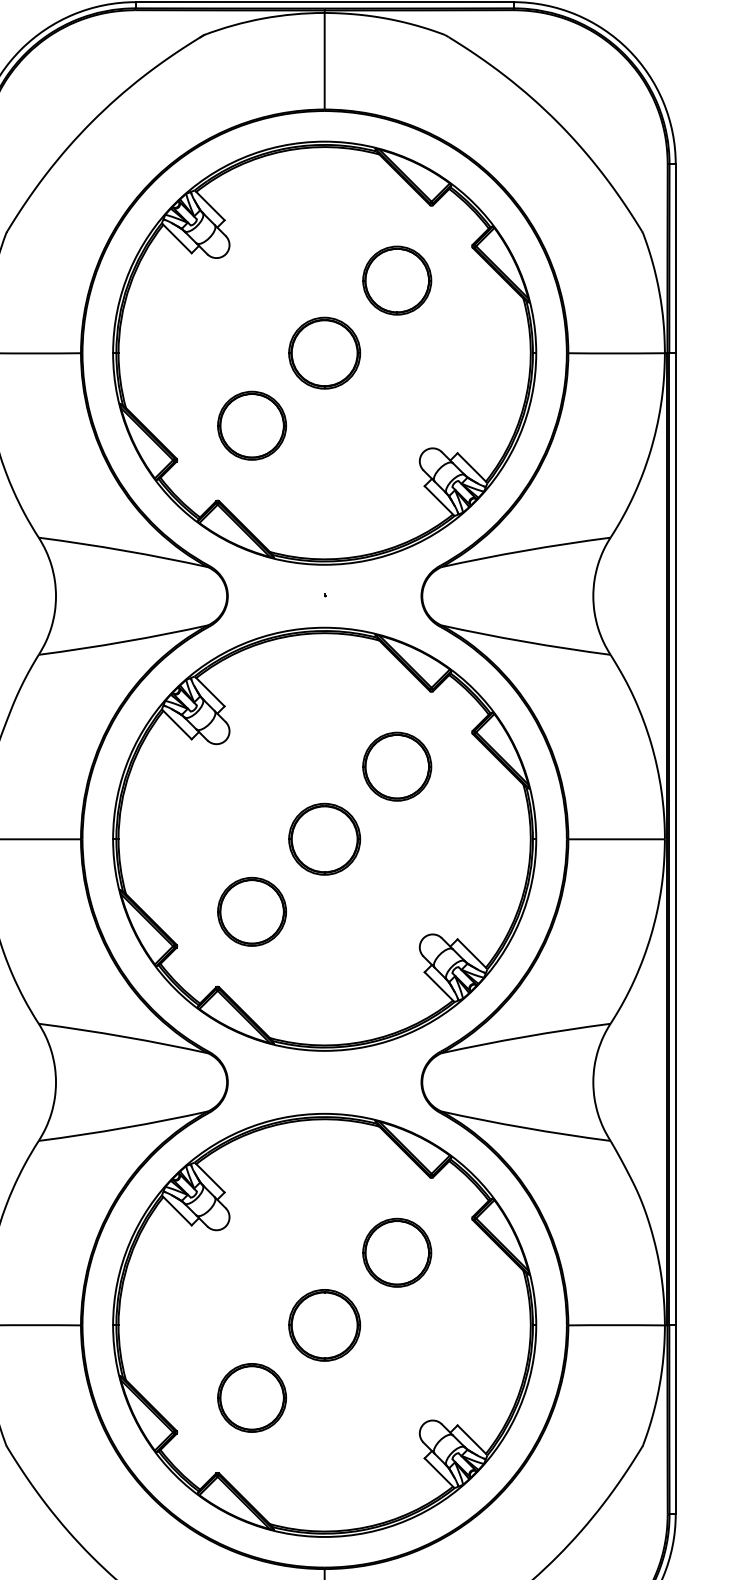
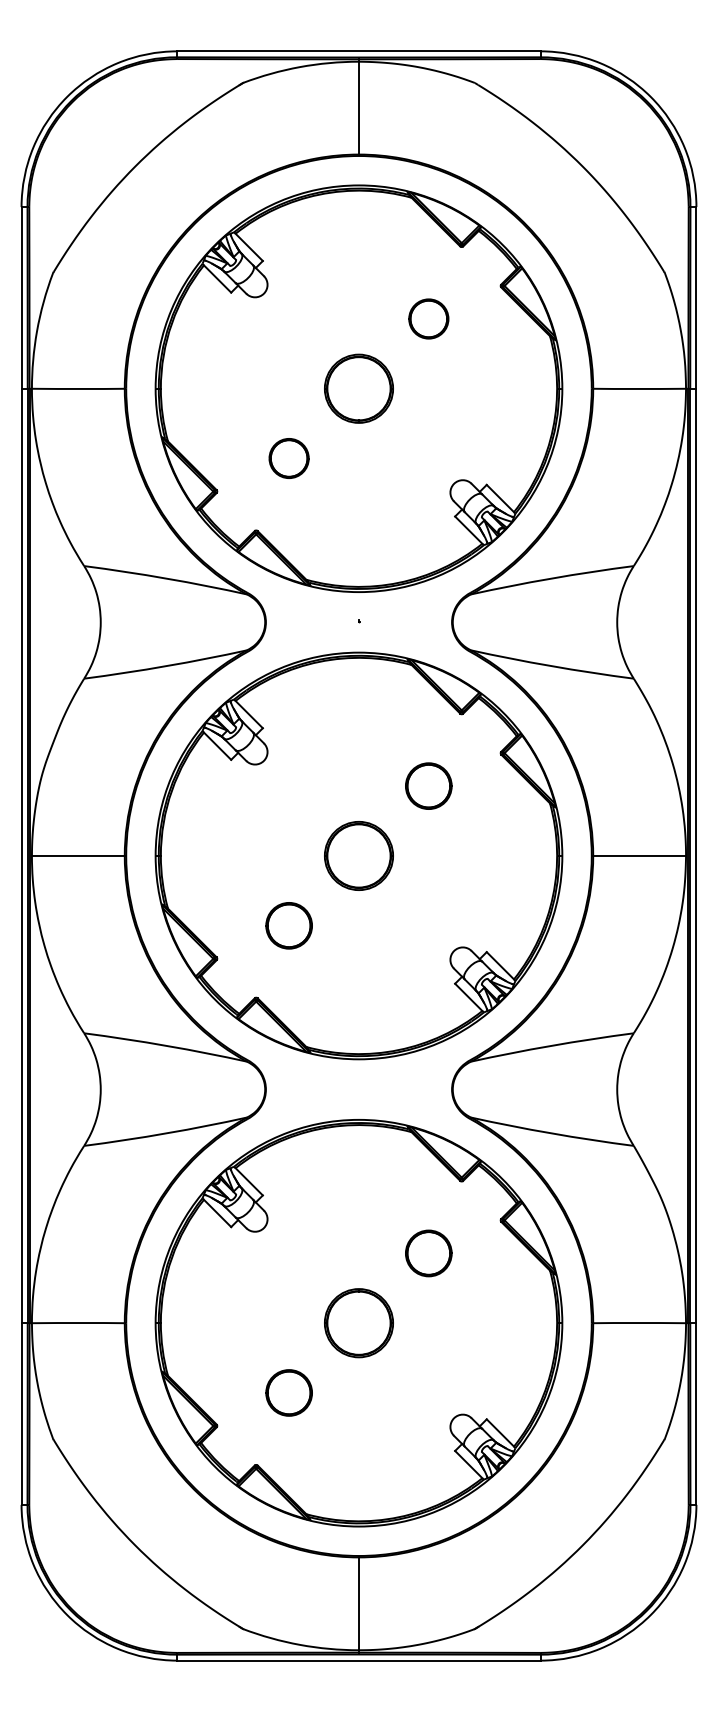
part: (396, 280) -> (428, 318), size x0.6
part: (251, 425) -> (288, 458), size x0.6
part: (396, 765) -> (428, 785), size x0.7
part: (251, 911) -> (288, 925), size x0.7
part: (396, 1252) -> (428, 1253), size x0.7
part: (251, 1397) -> (288, 1392), size x0.7

